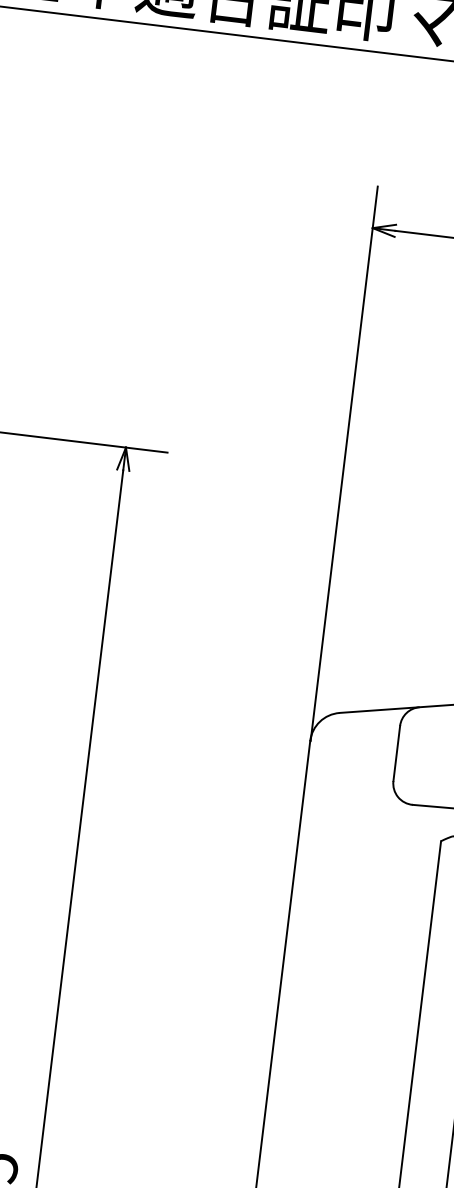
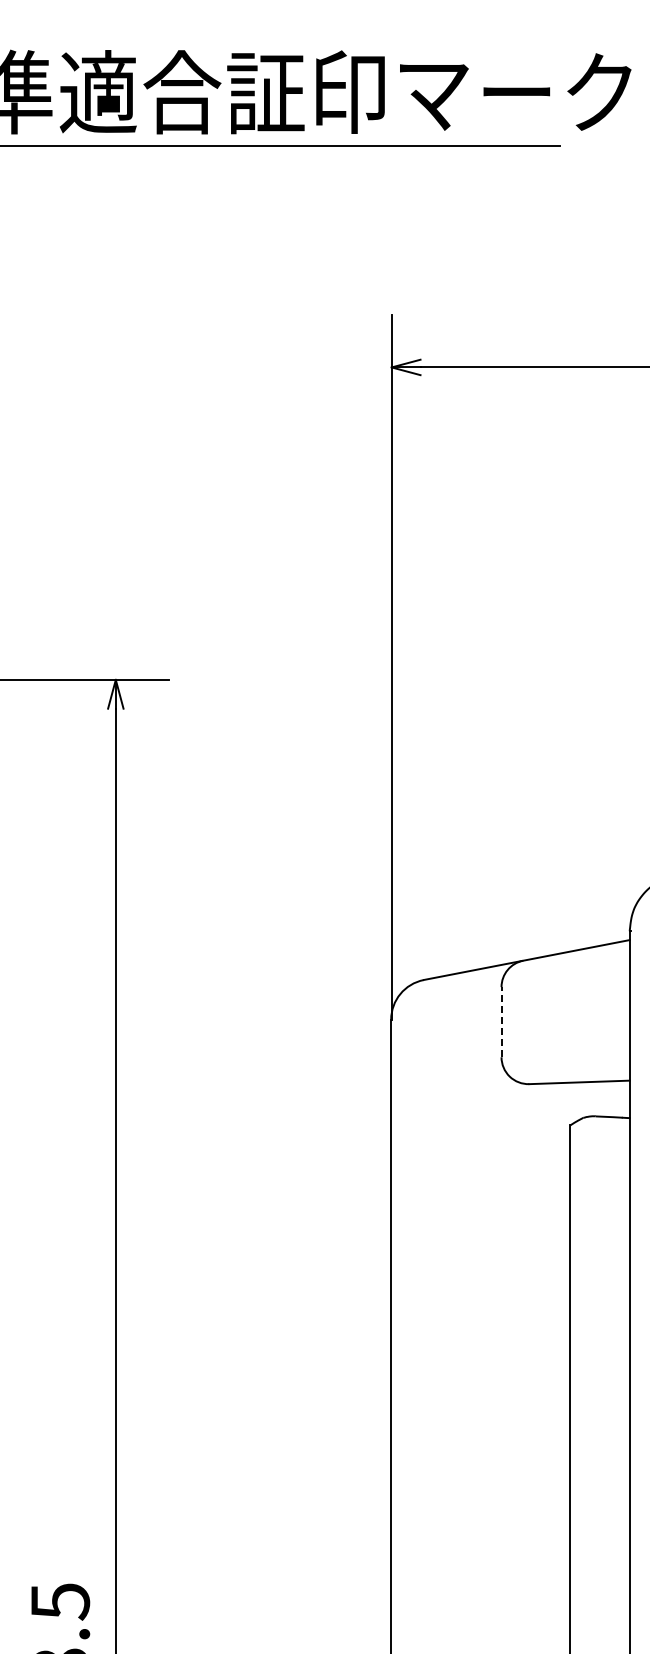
line: (396, 752) -> (501, 1021), solid -> dashed

